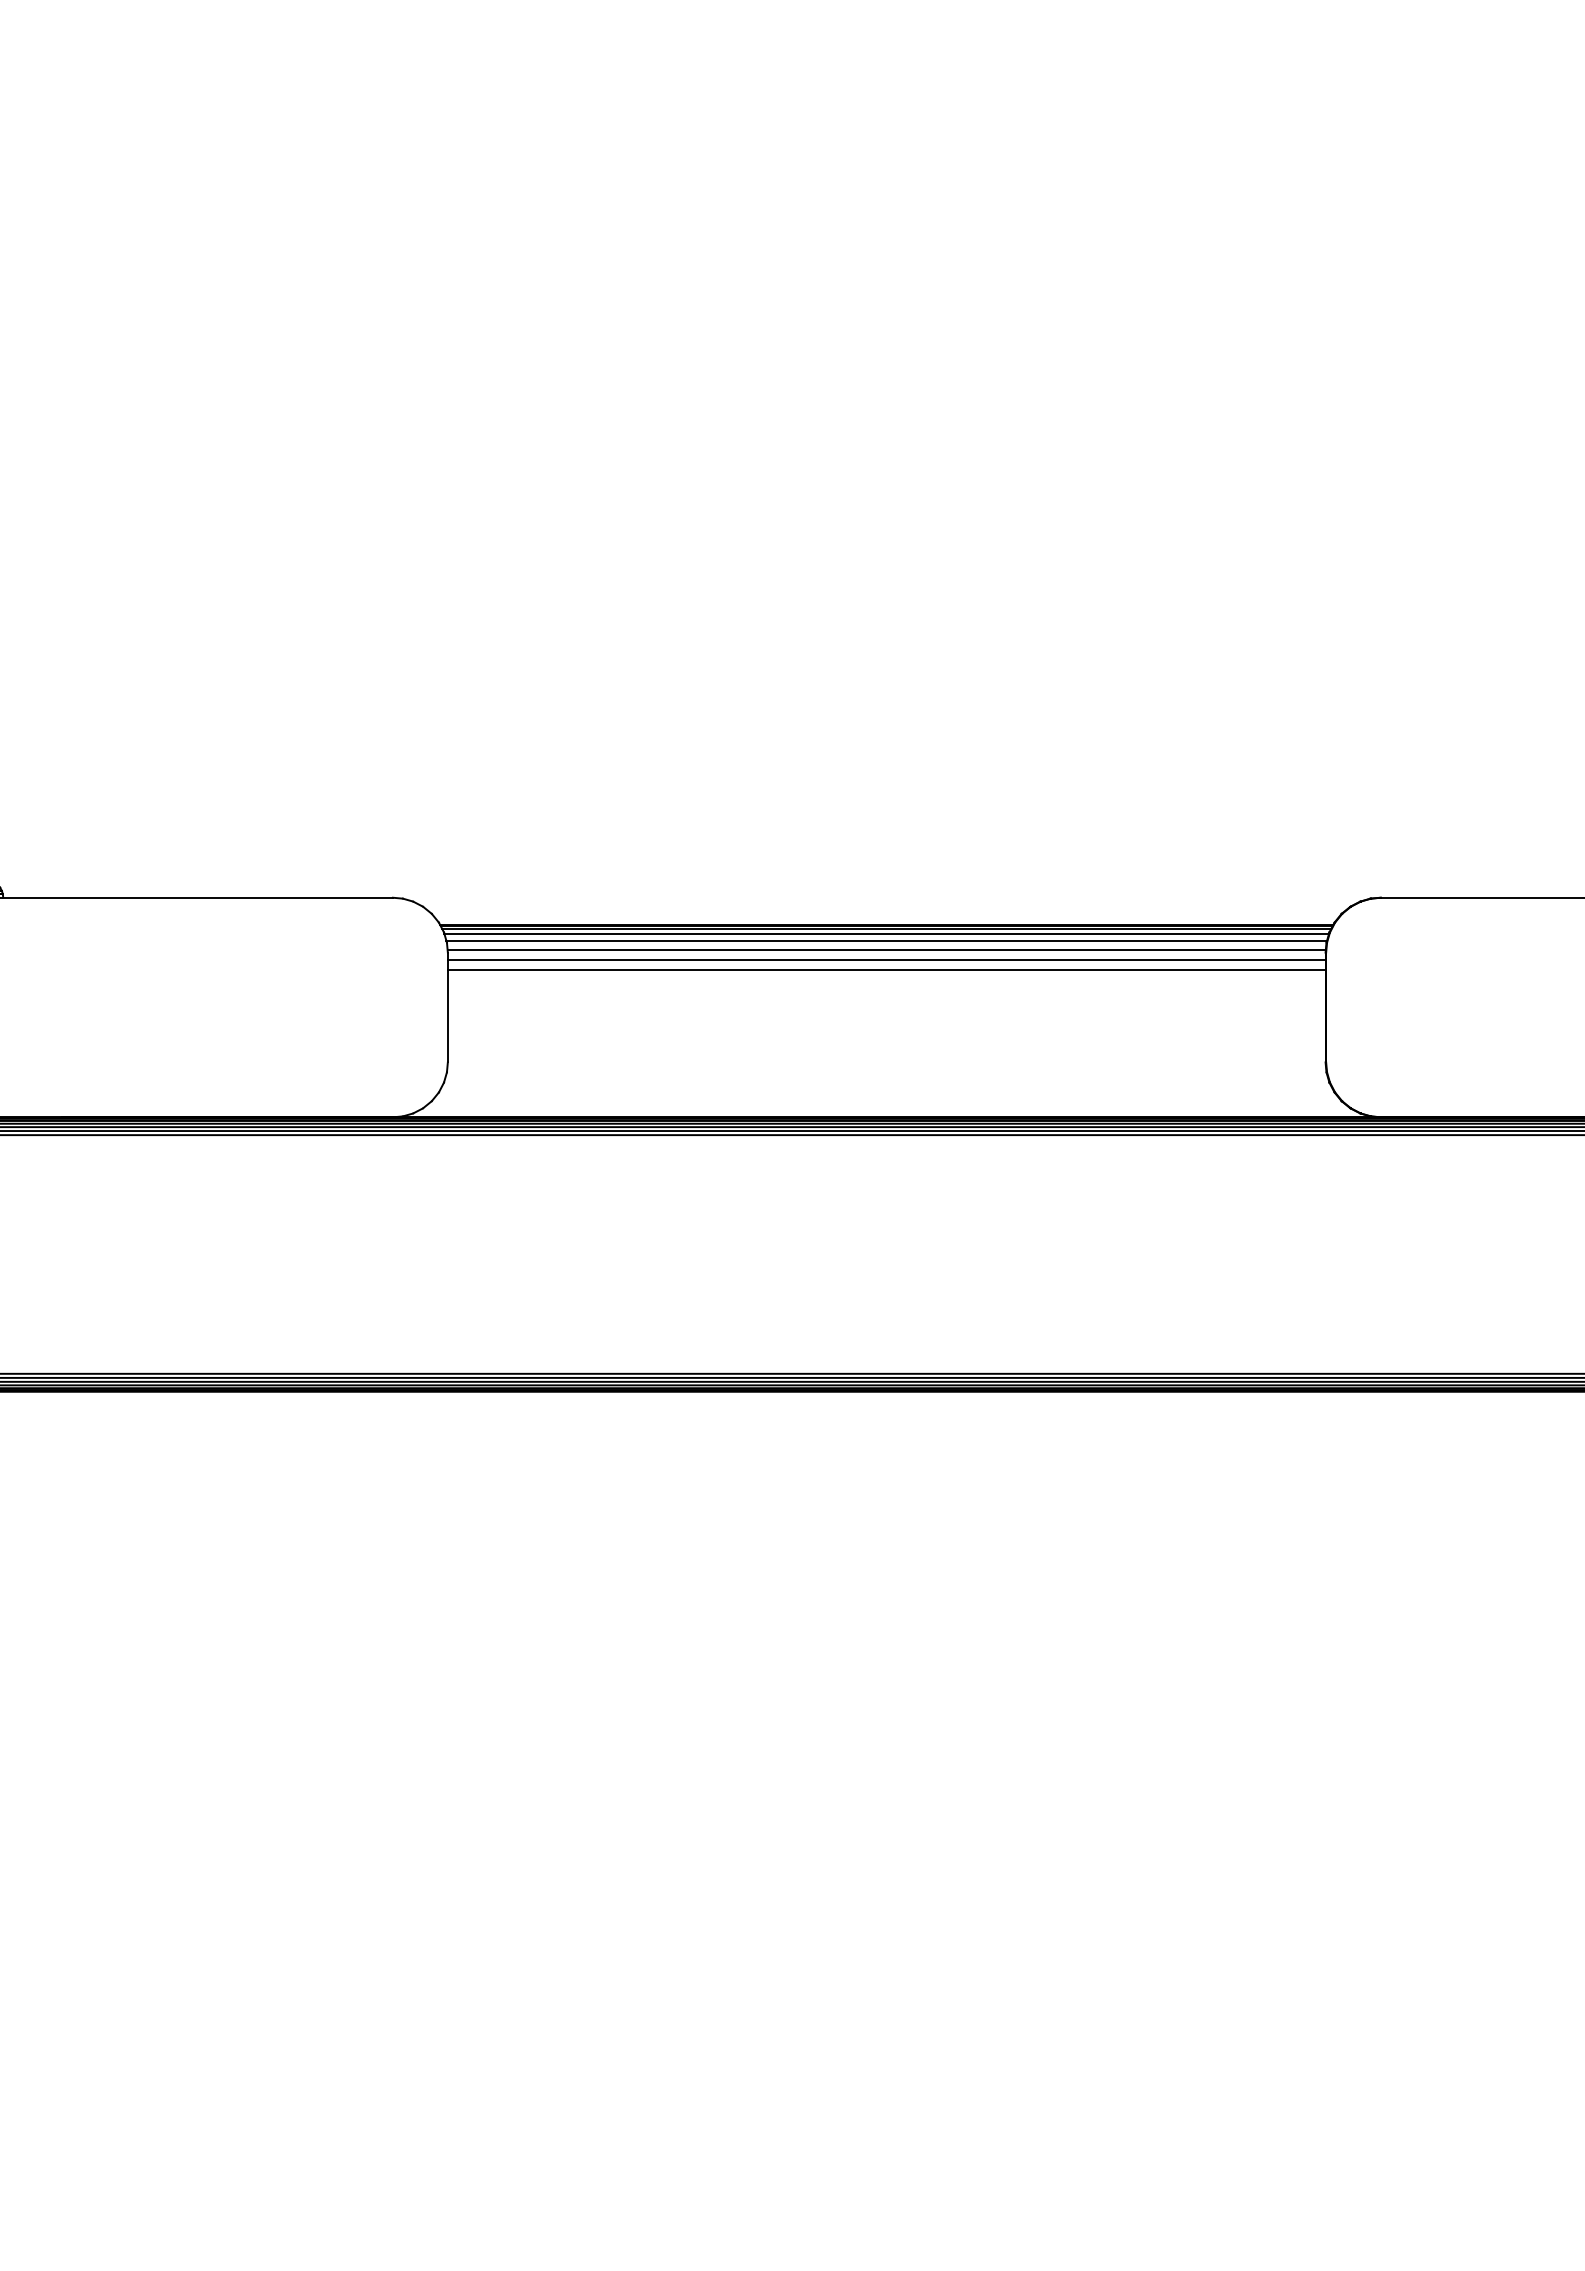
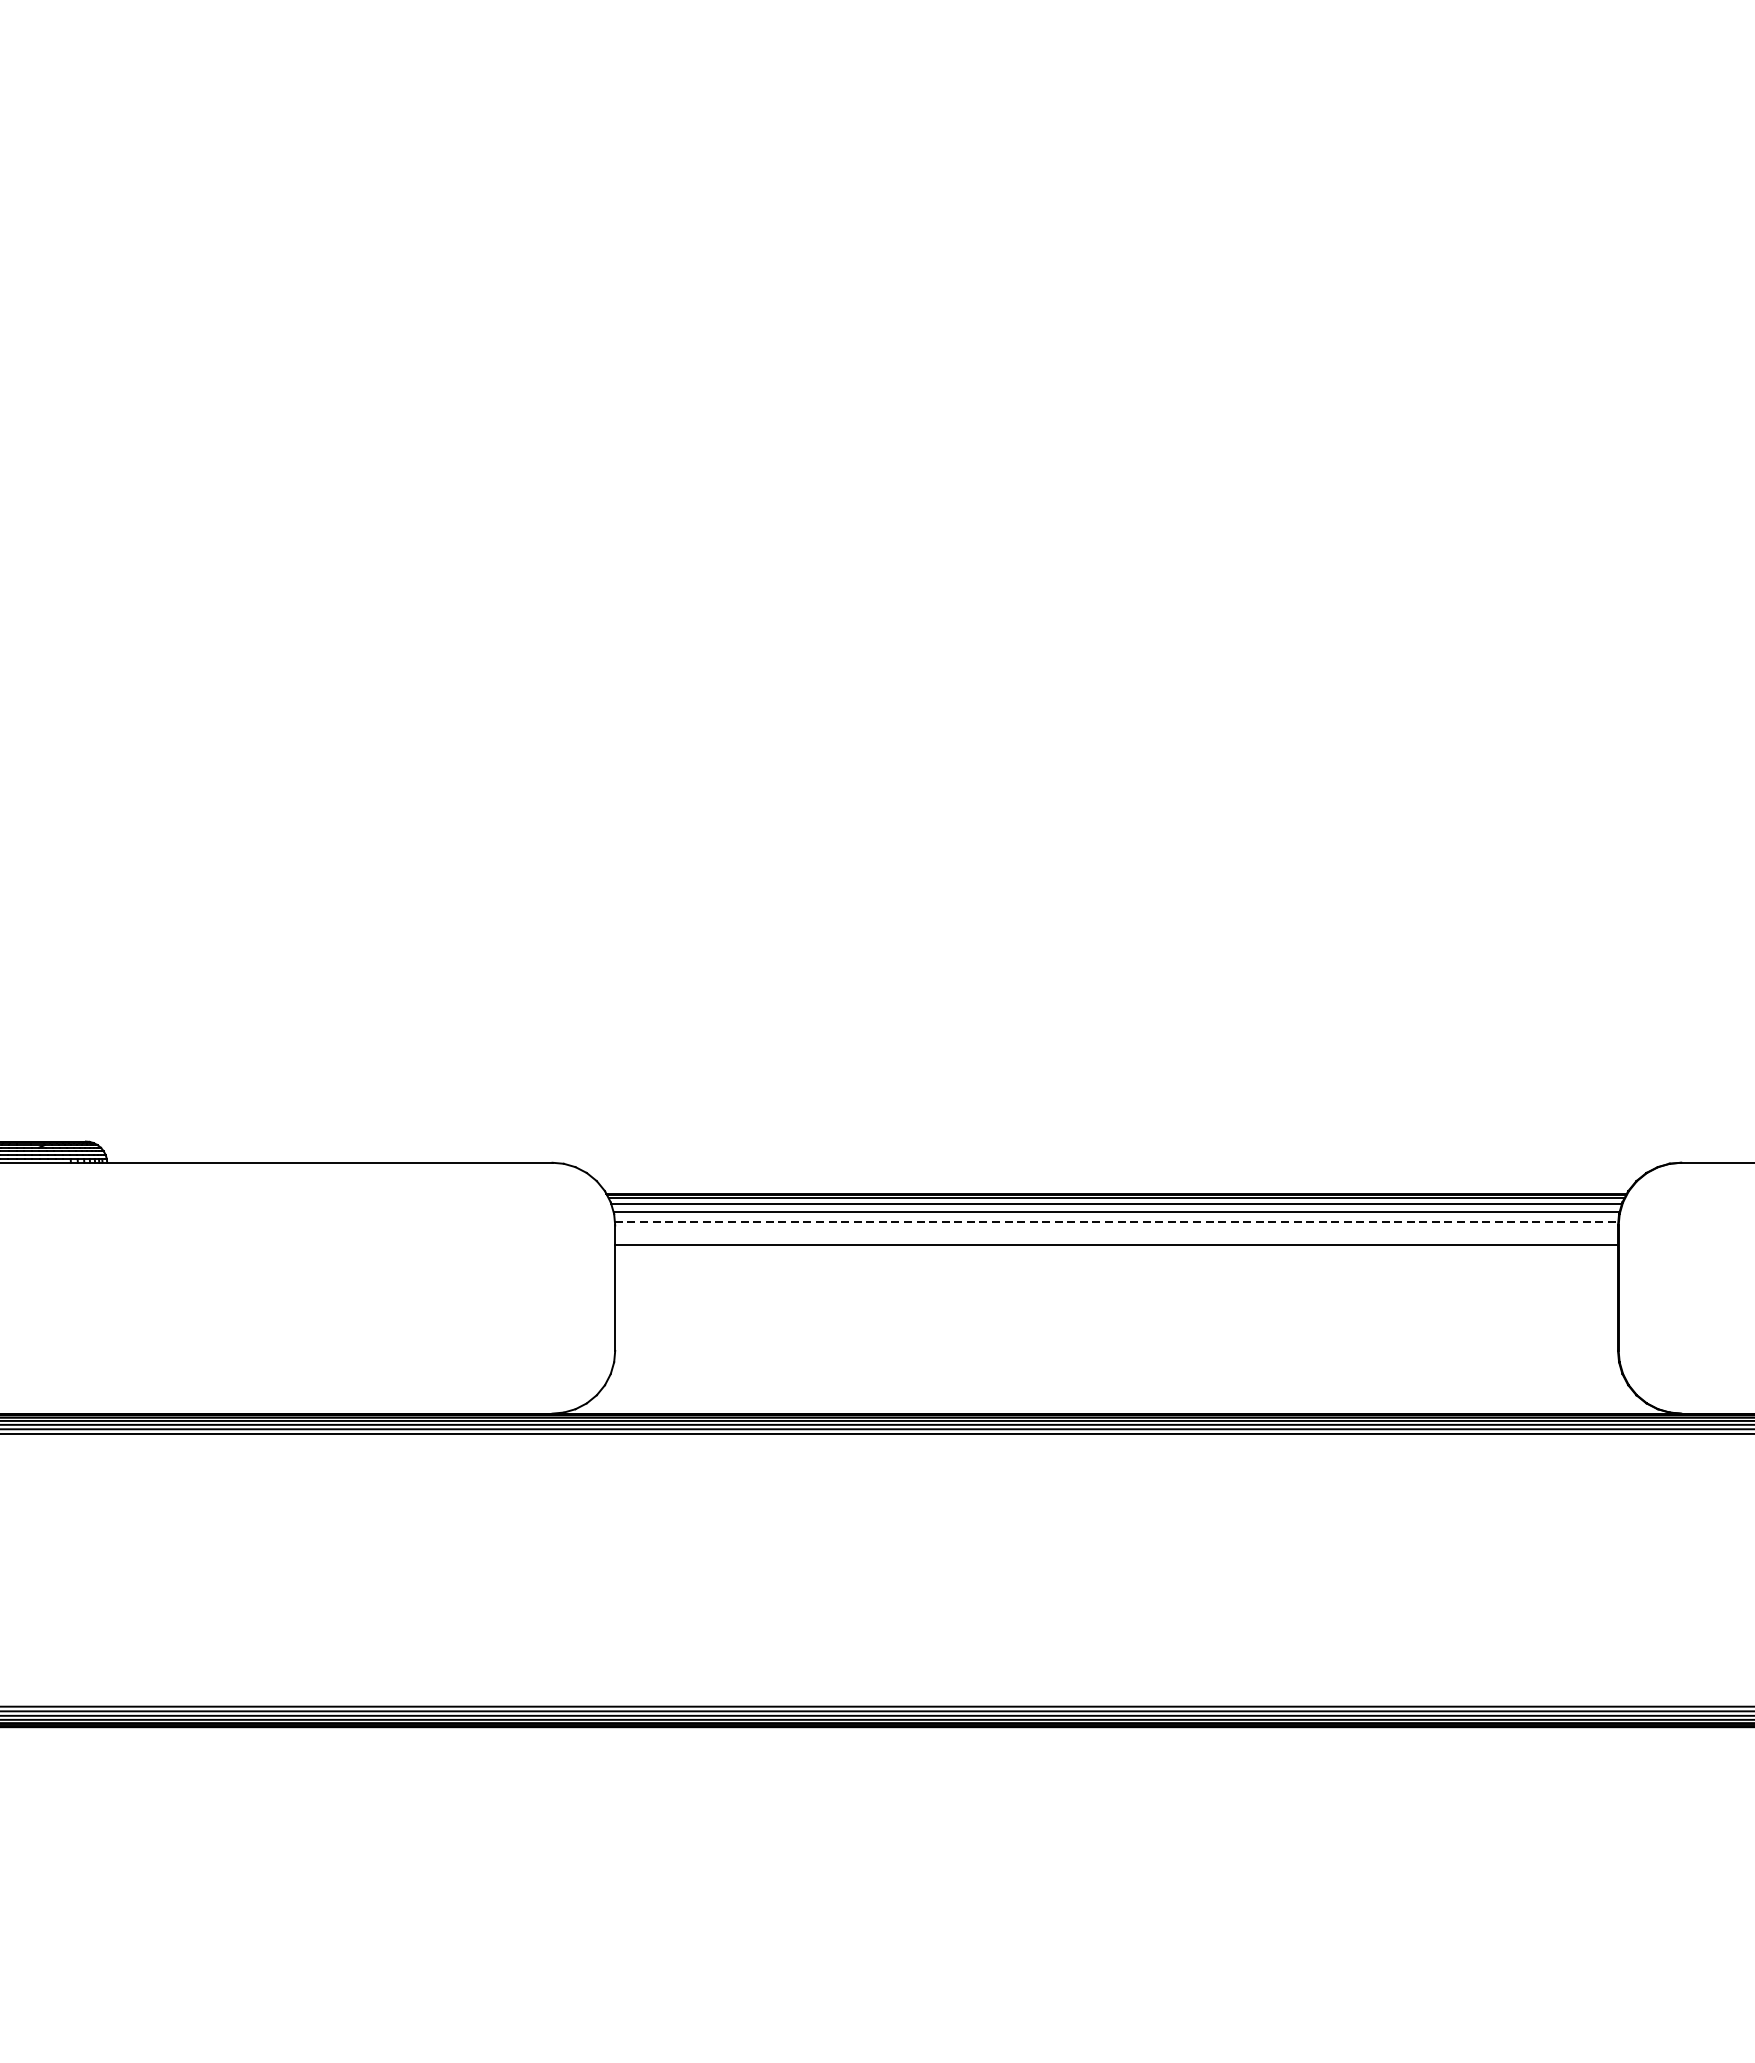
line: (887, 949) -> (1117, 1221), solid -> dashed
line: (886, 959) -> (1116, 1233), removed

